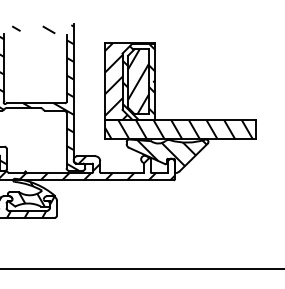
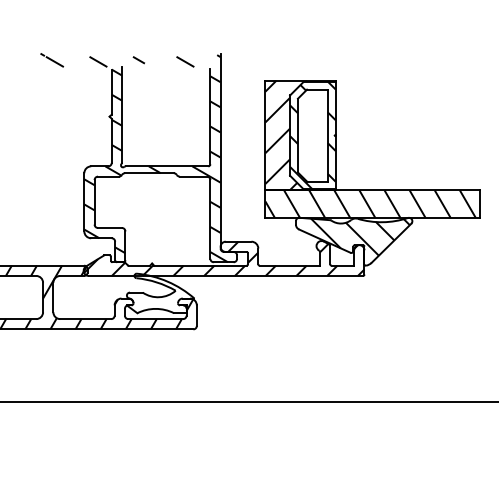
hatch: (138, 81) -> (312, 135), removed
hatch: (31, 194) -> (160, 295), removed

